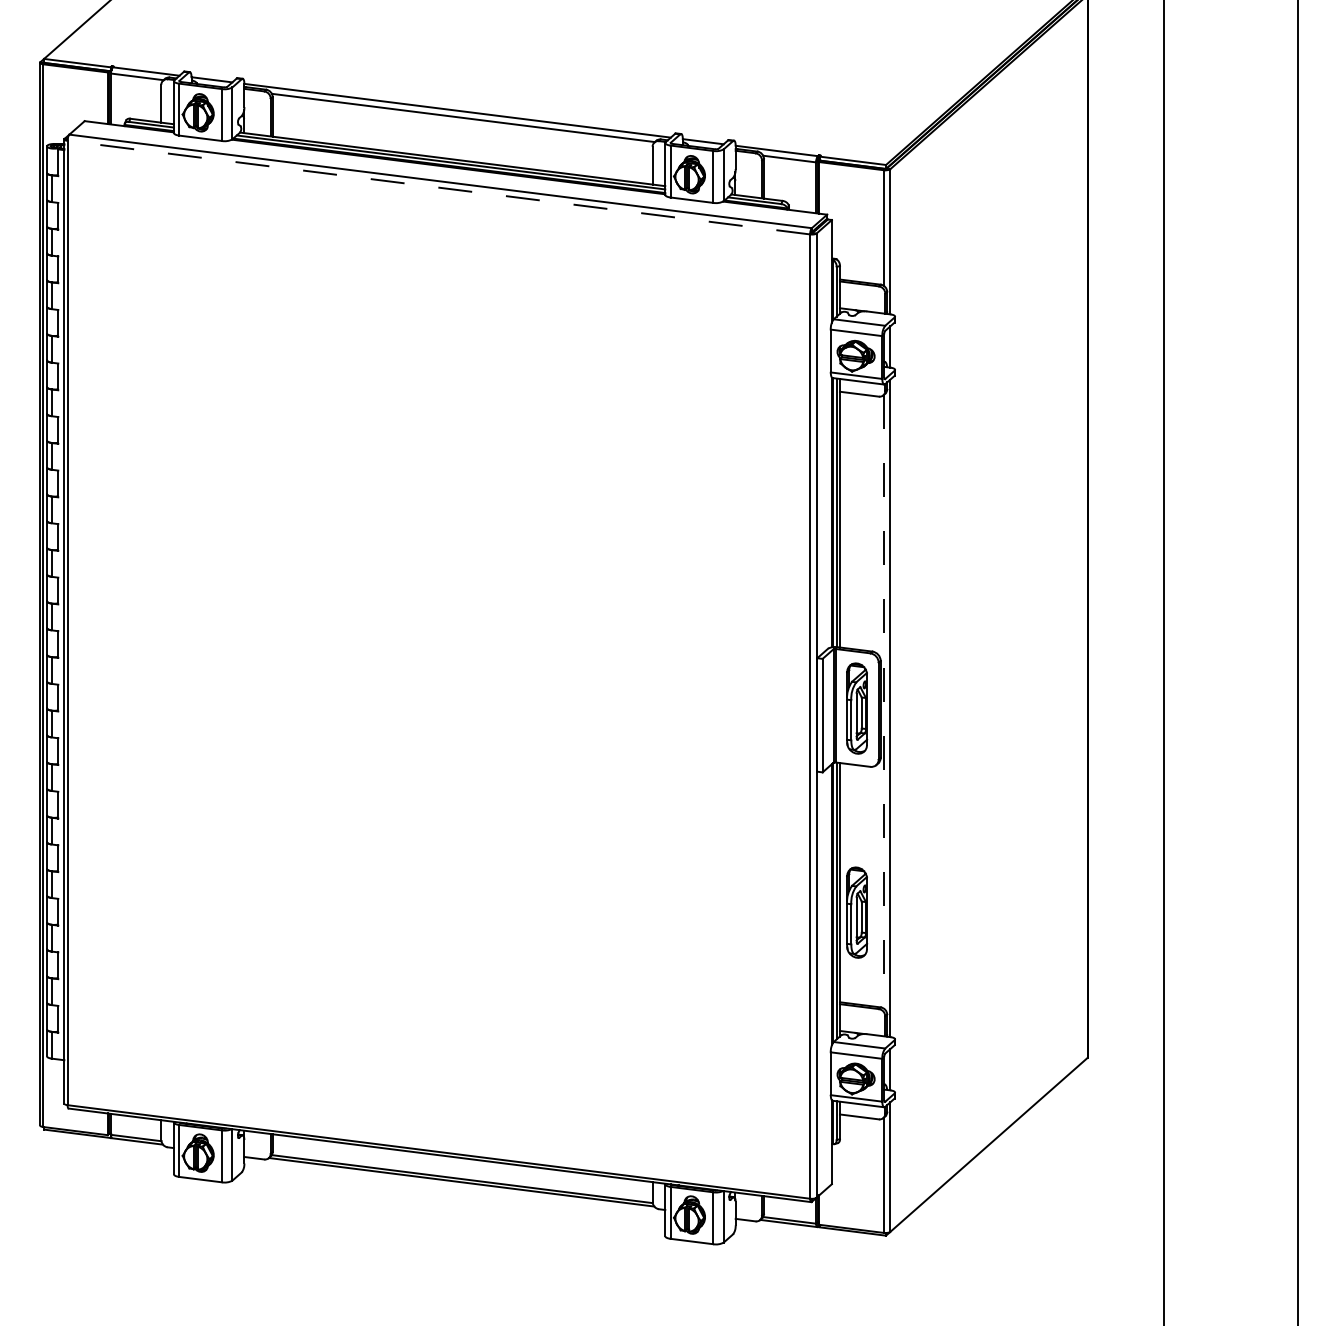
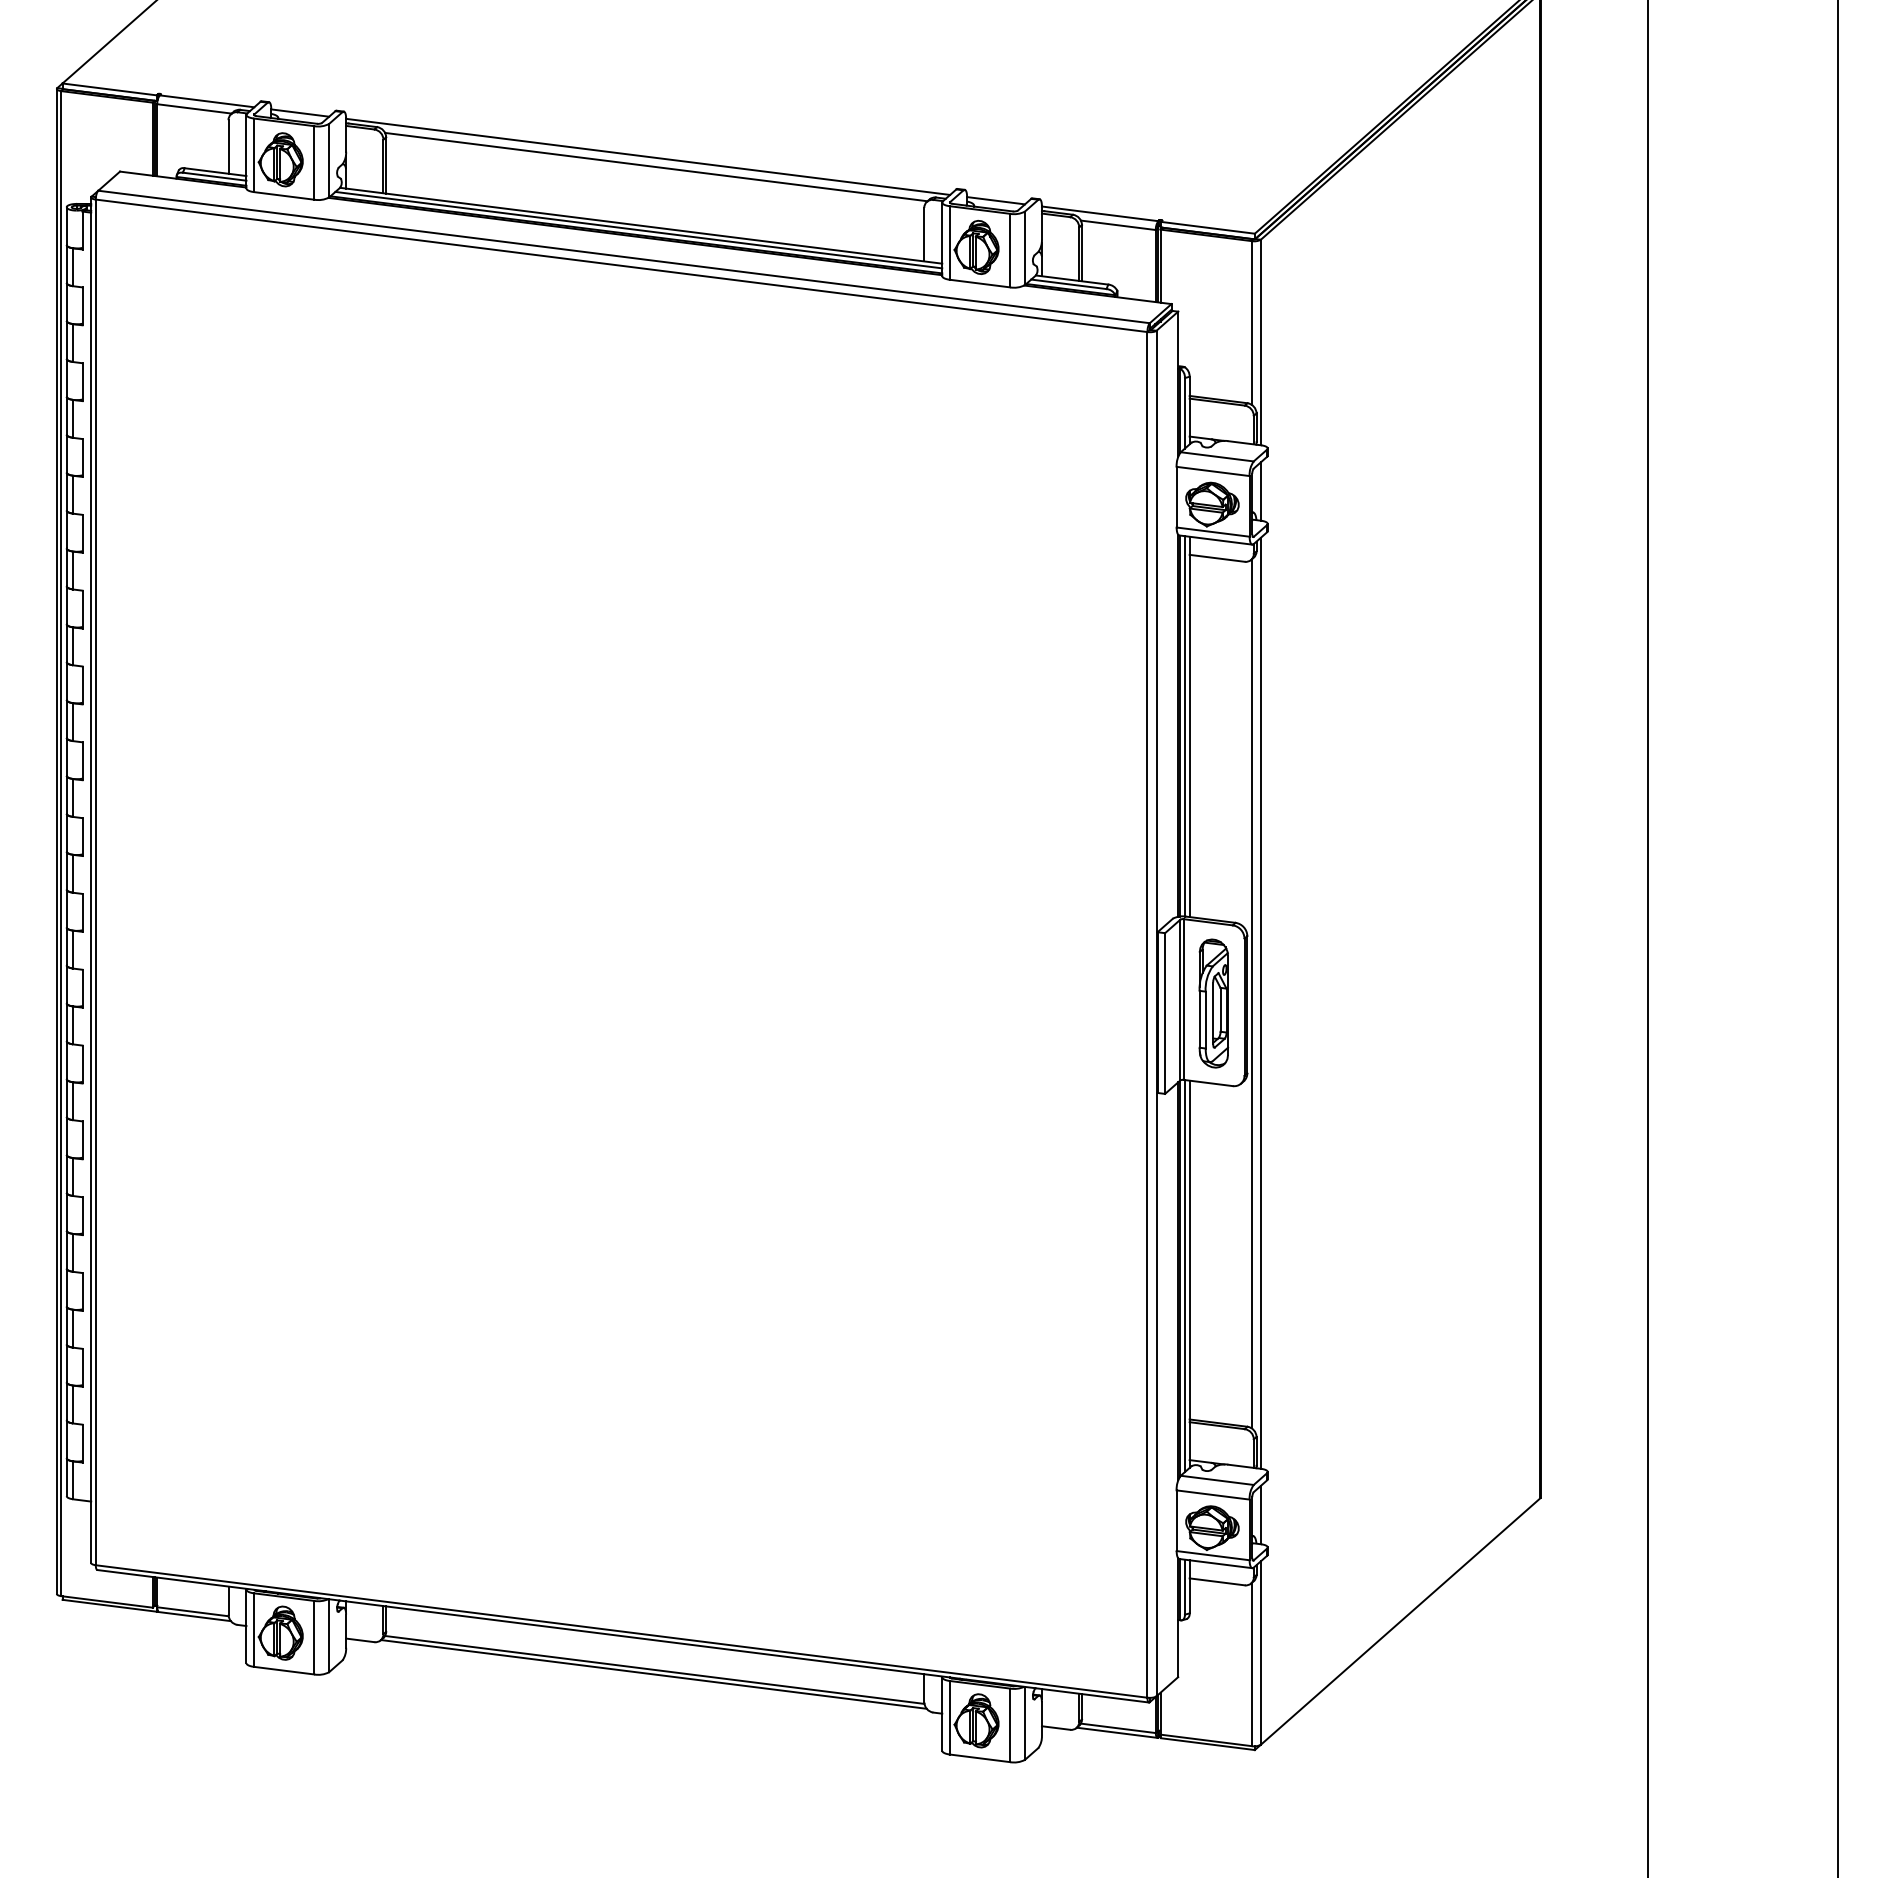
line: (438, 187) -> (621, 265), dashed -> solid
line: (883, 702) -> (1251, 994), dashed -> solid
part: (856, 912) -> (1213, 1292), removed

